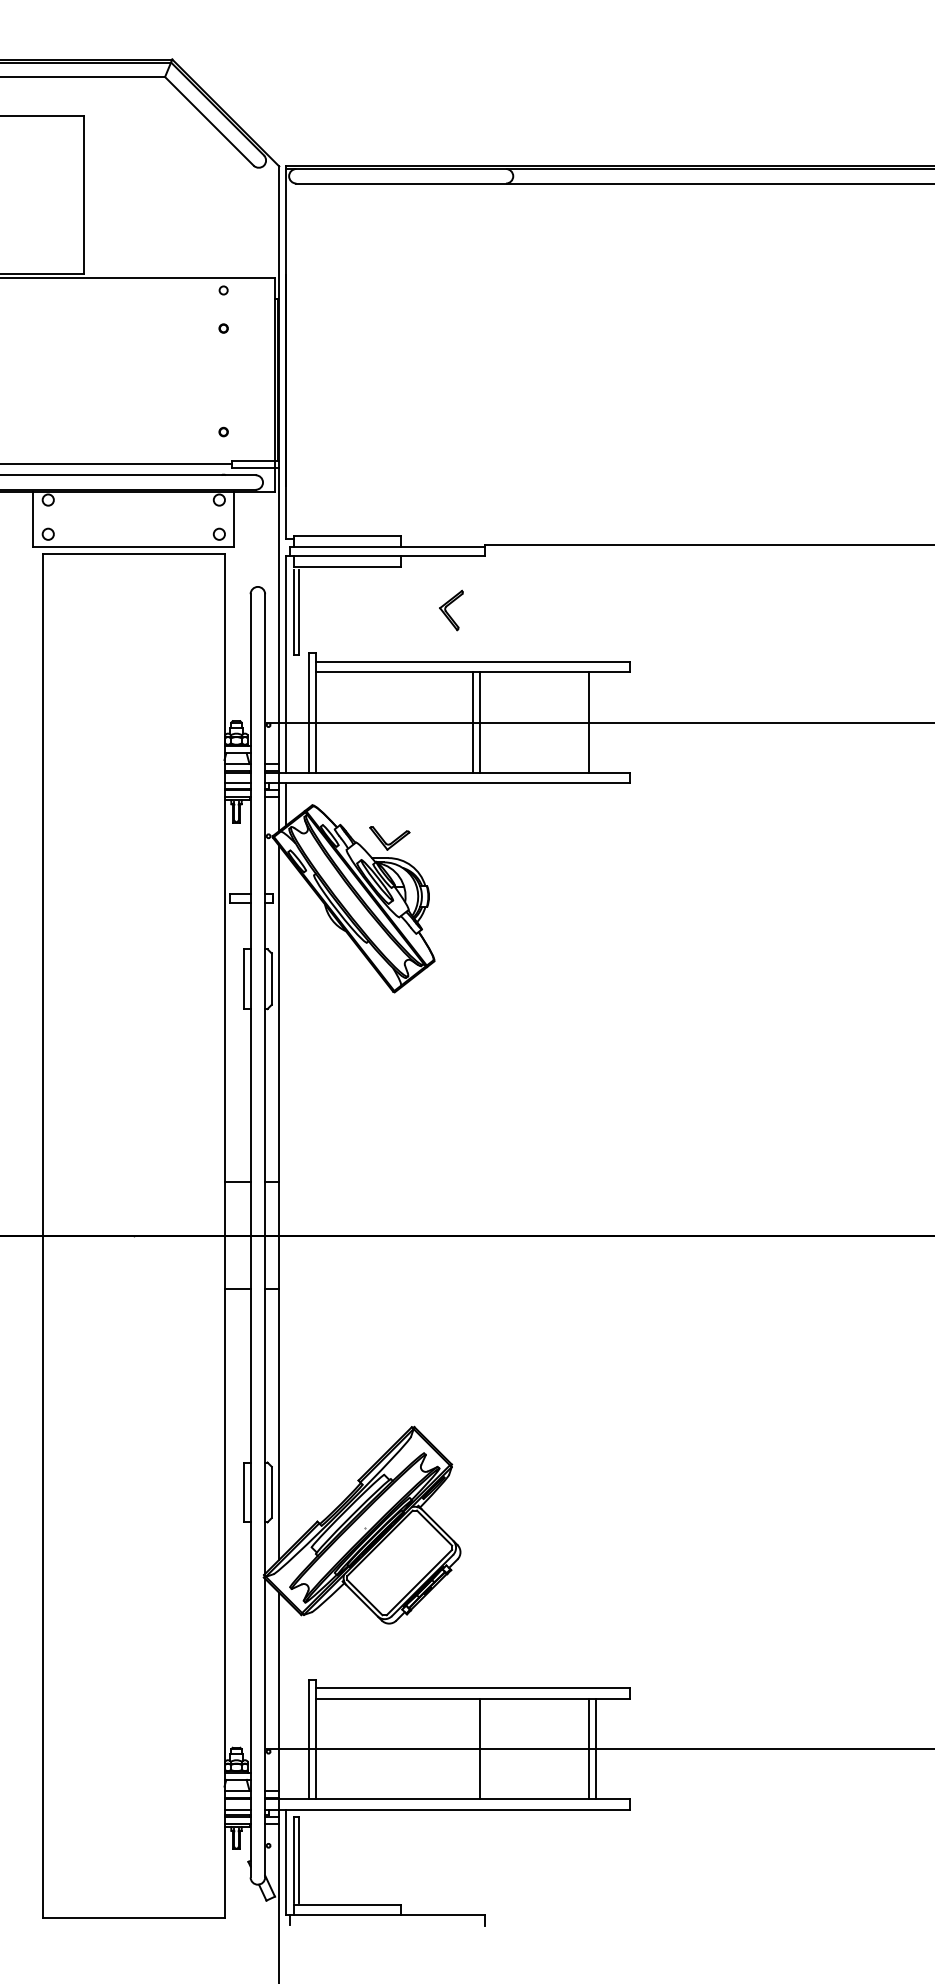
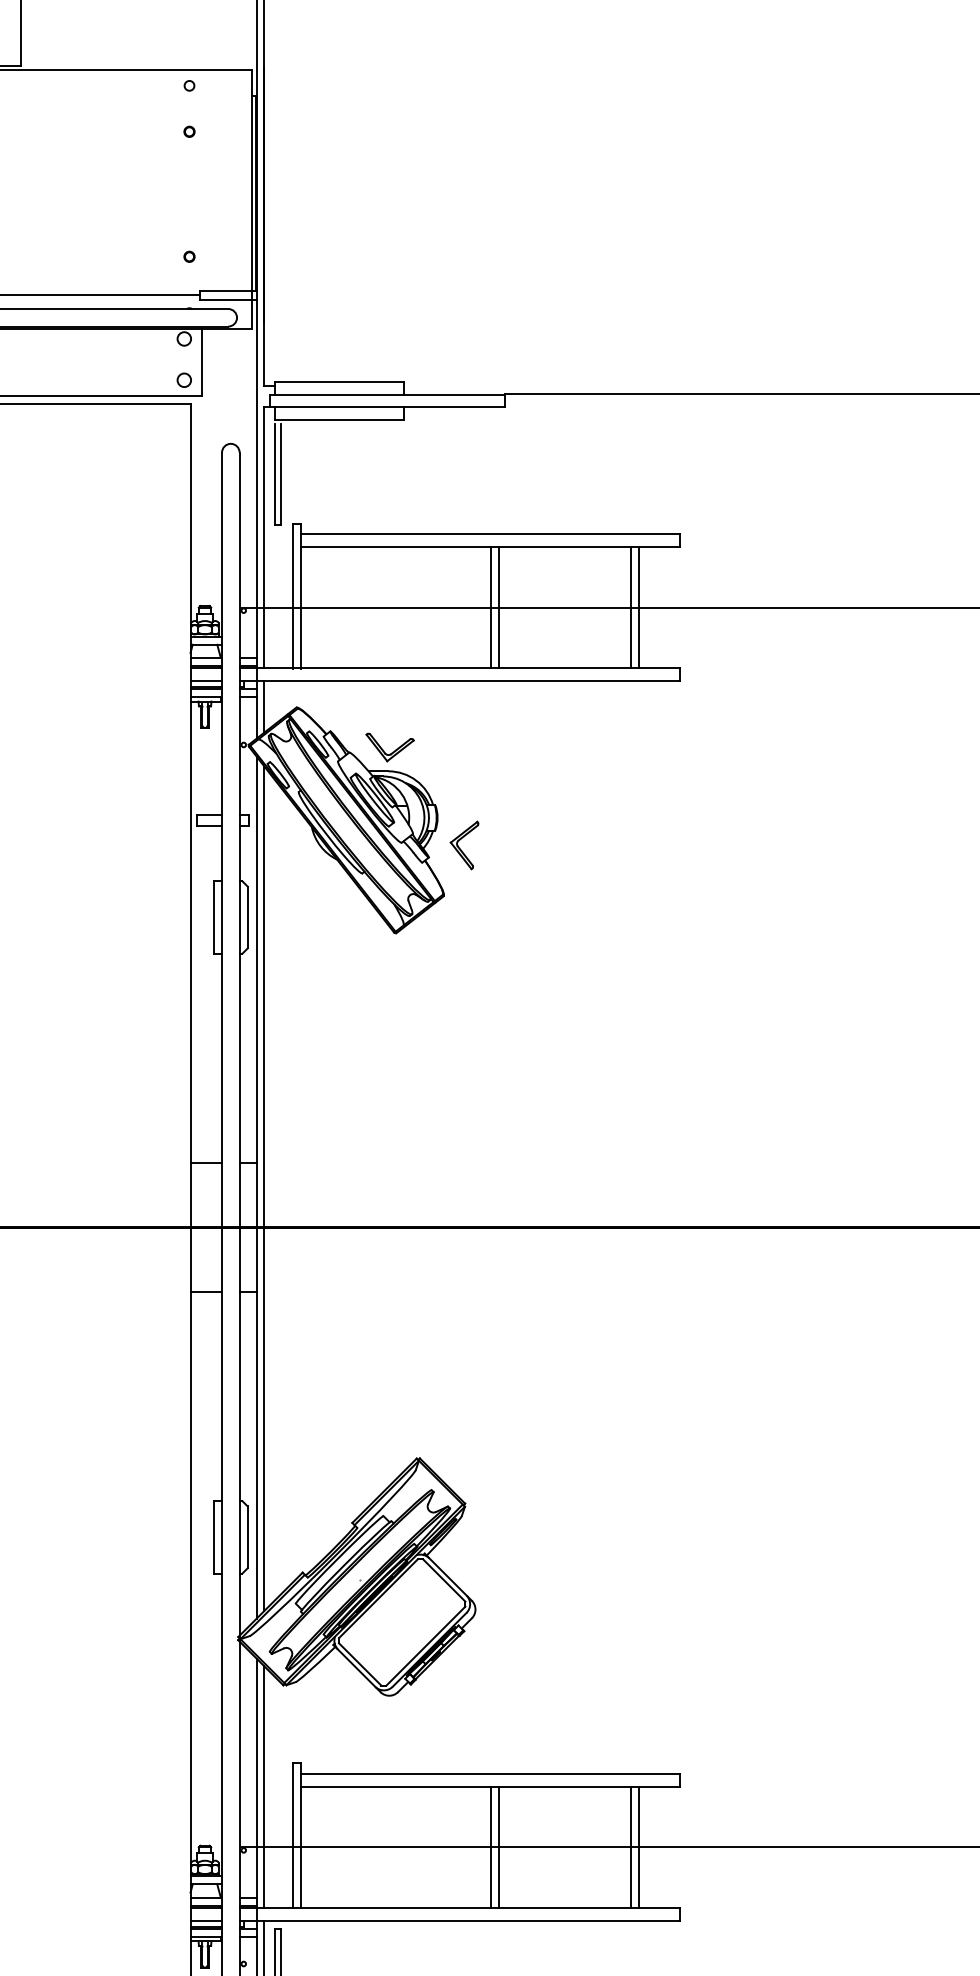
part: (451, 610) -> (464, 845), moved
line: (595, 722) -> (638, 607), added
line: (285, 1203) -> (264, 1188), added
line: (285, 1699) -> (264, 1787), added
line: (473, 1748) -> (491, 1846), added

